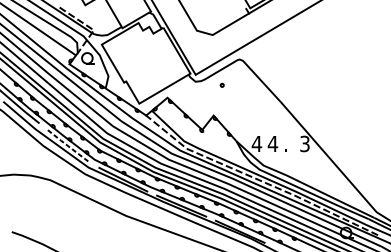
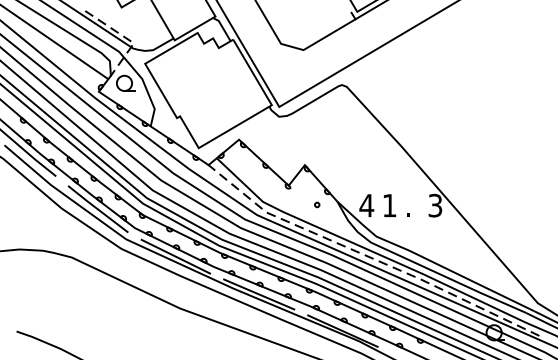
circle: (222, 85) -> (317, 204), moved
text: (272, 143) -> (389, 205), 4 -> 1
line: (68, 145) -> (97, 208), dashed -> solid

